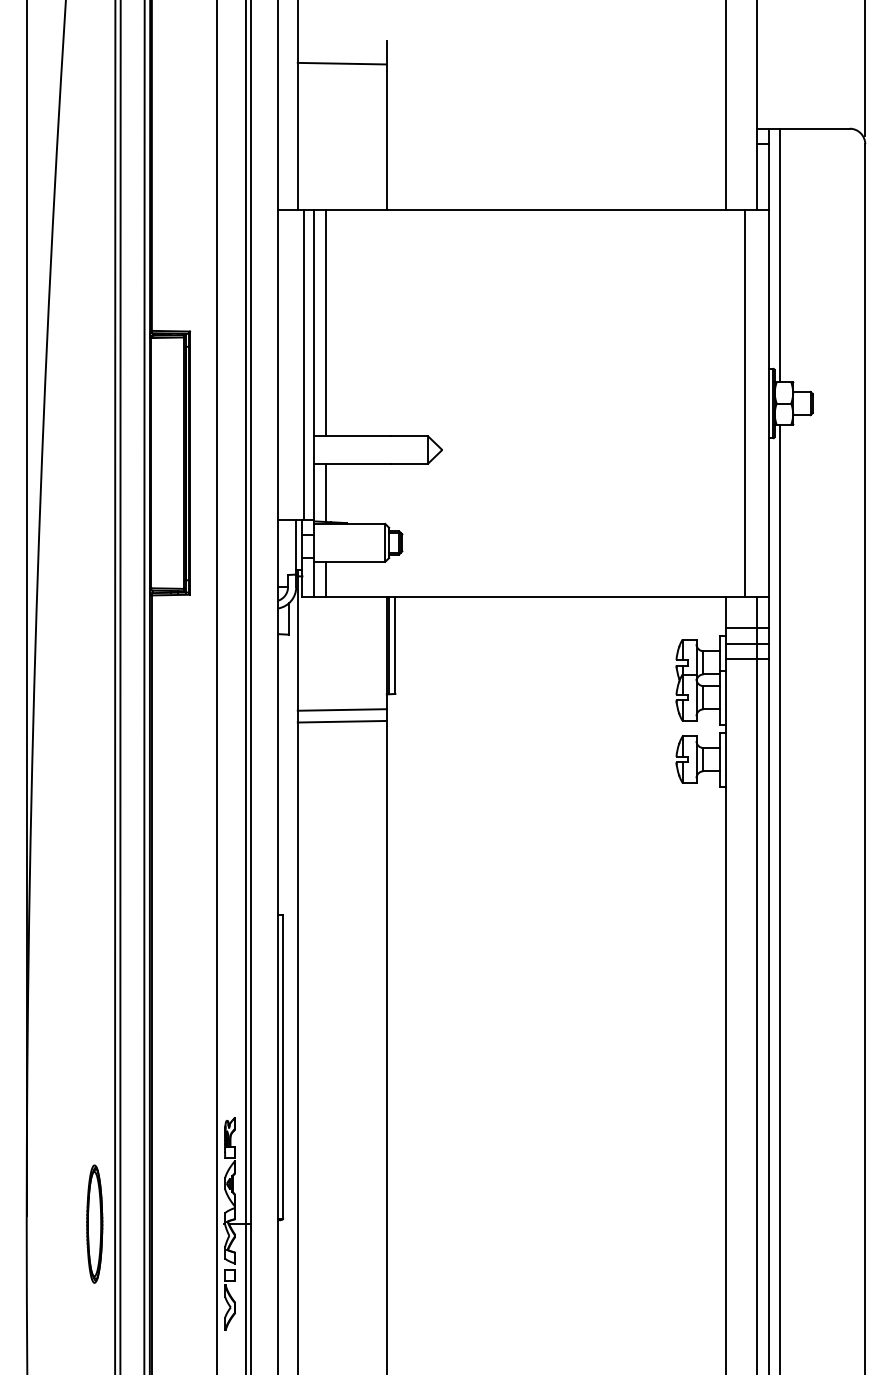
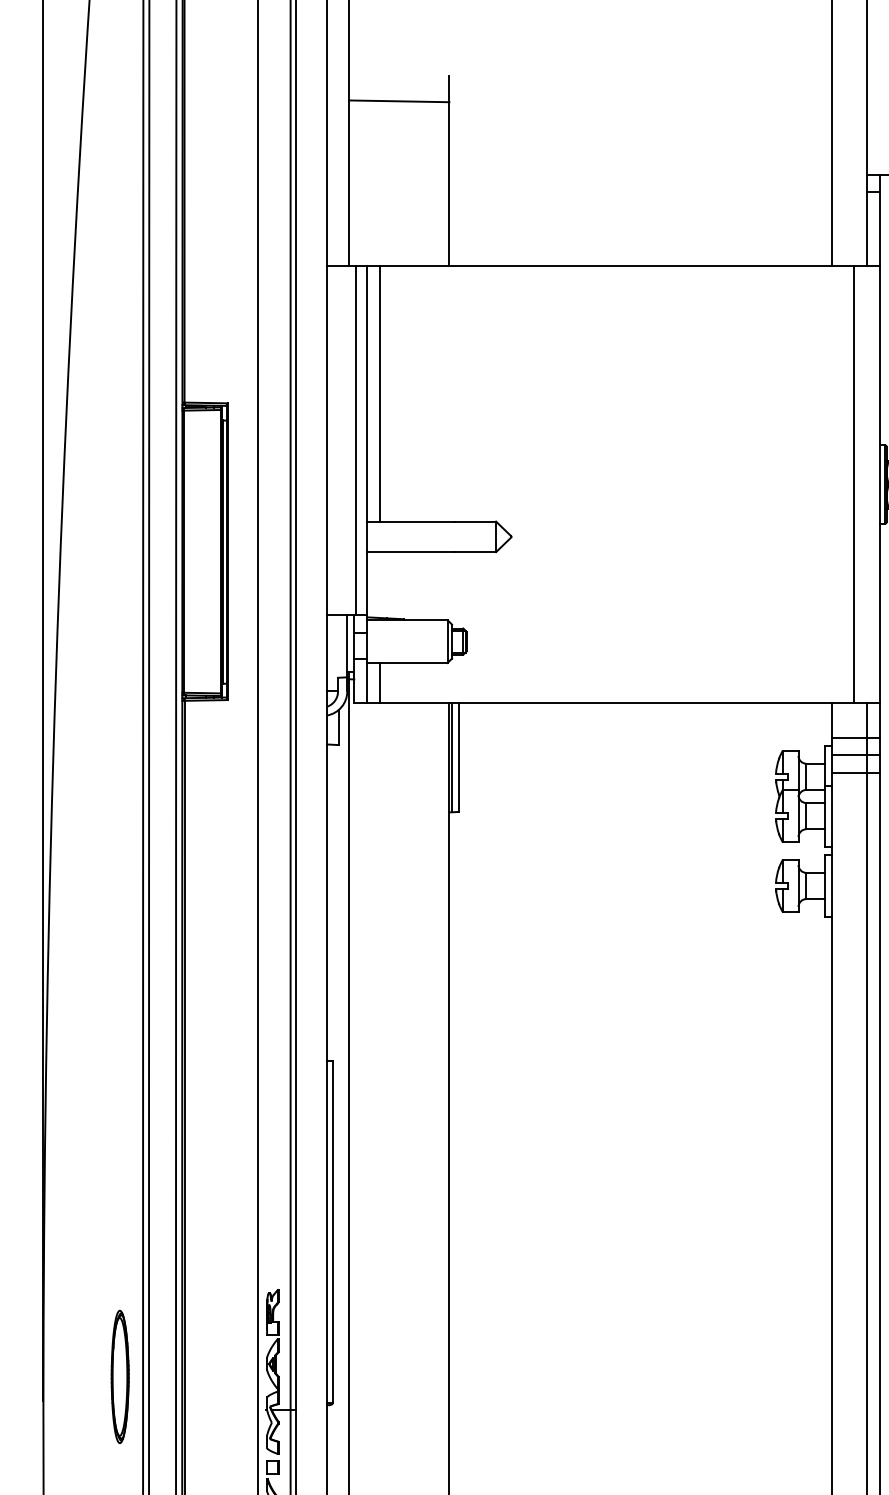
line: (325, 492) -> (380, 584), removed
line: (341, 709) -> (398, 829), removed
line: (341, 721) -> (398, 842), removed
part: (94, 1223) -> (119, 1376), moved

